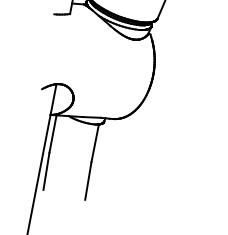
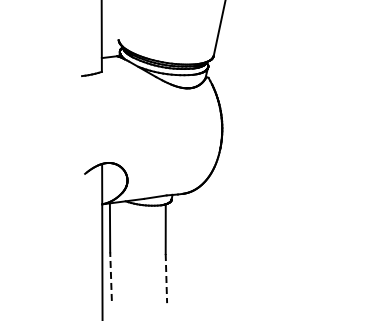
line: (46, 171) -> (111, 276), solid -> dashed
line: (88, 181) -> (166, 278), solid -> dashed

